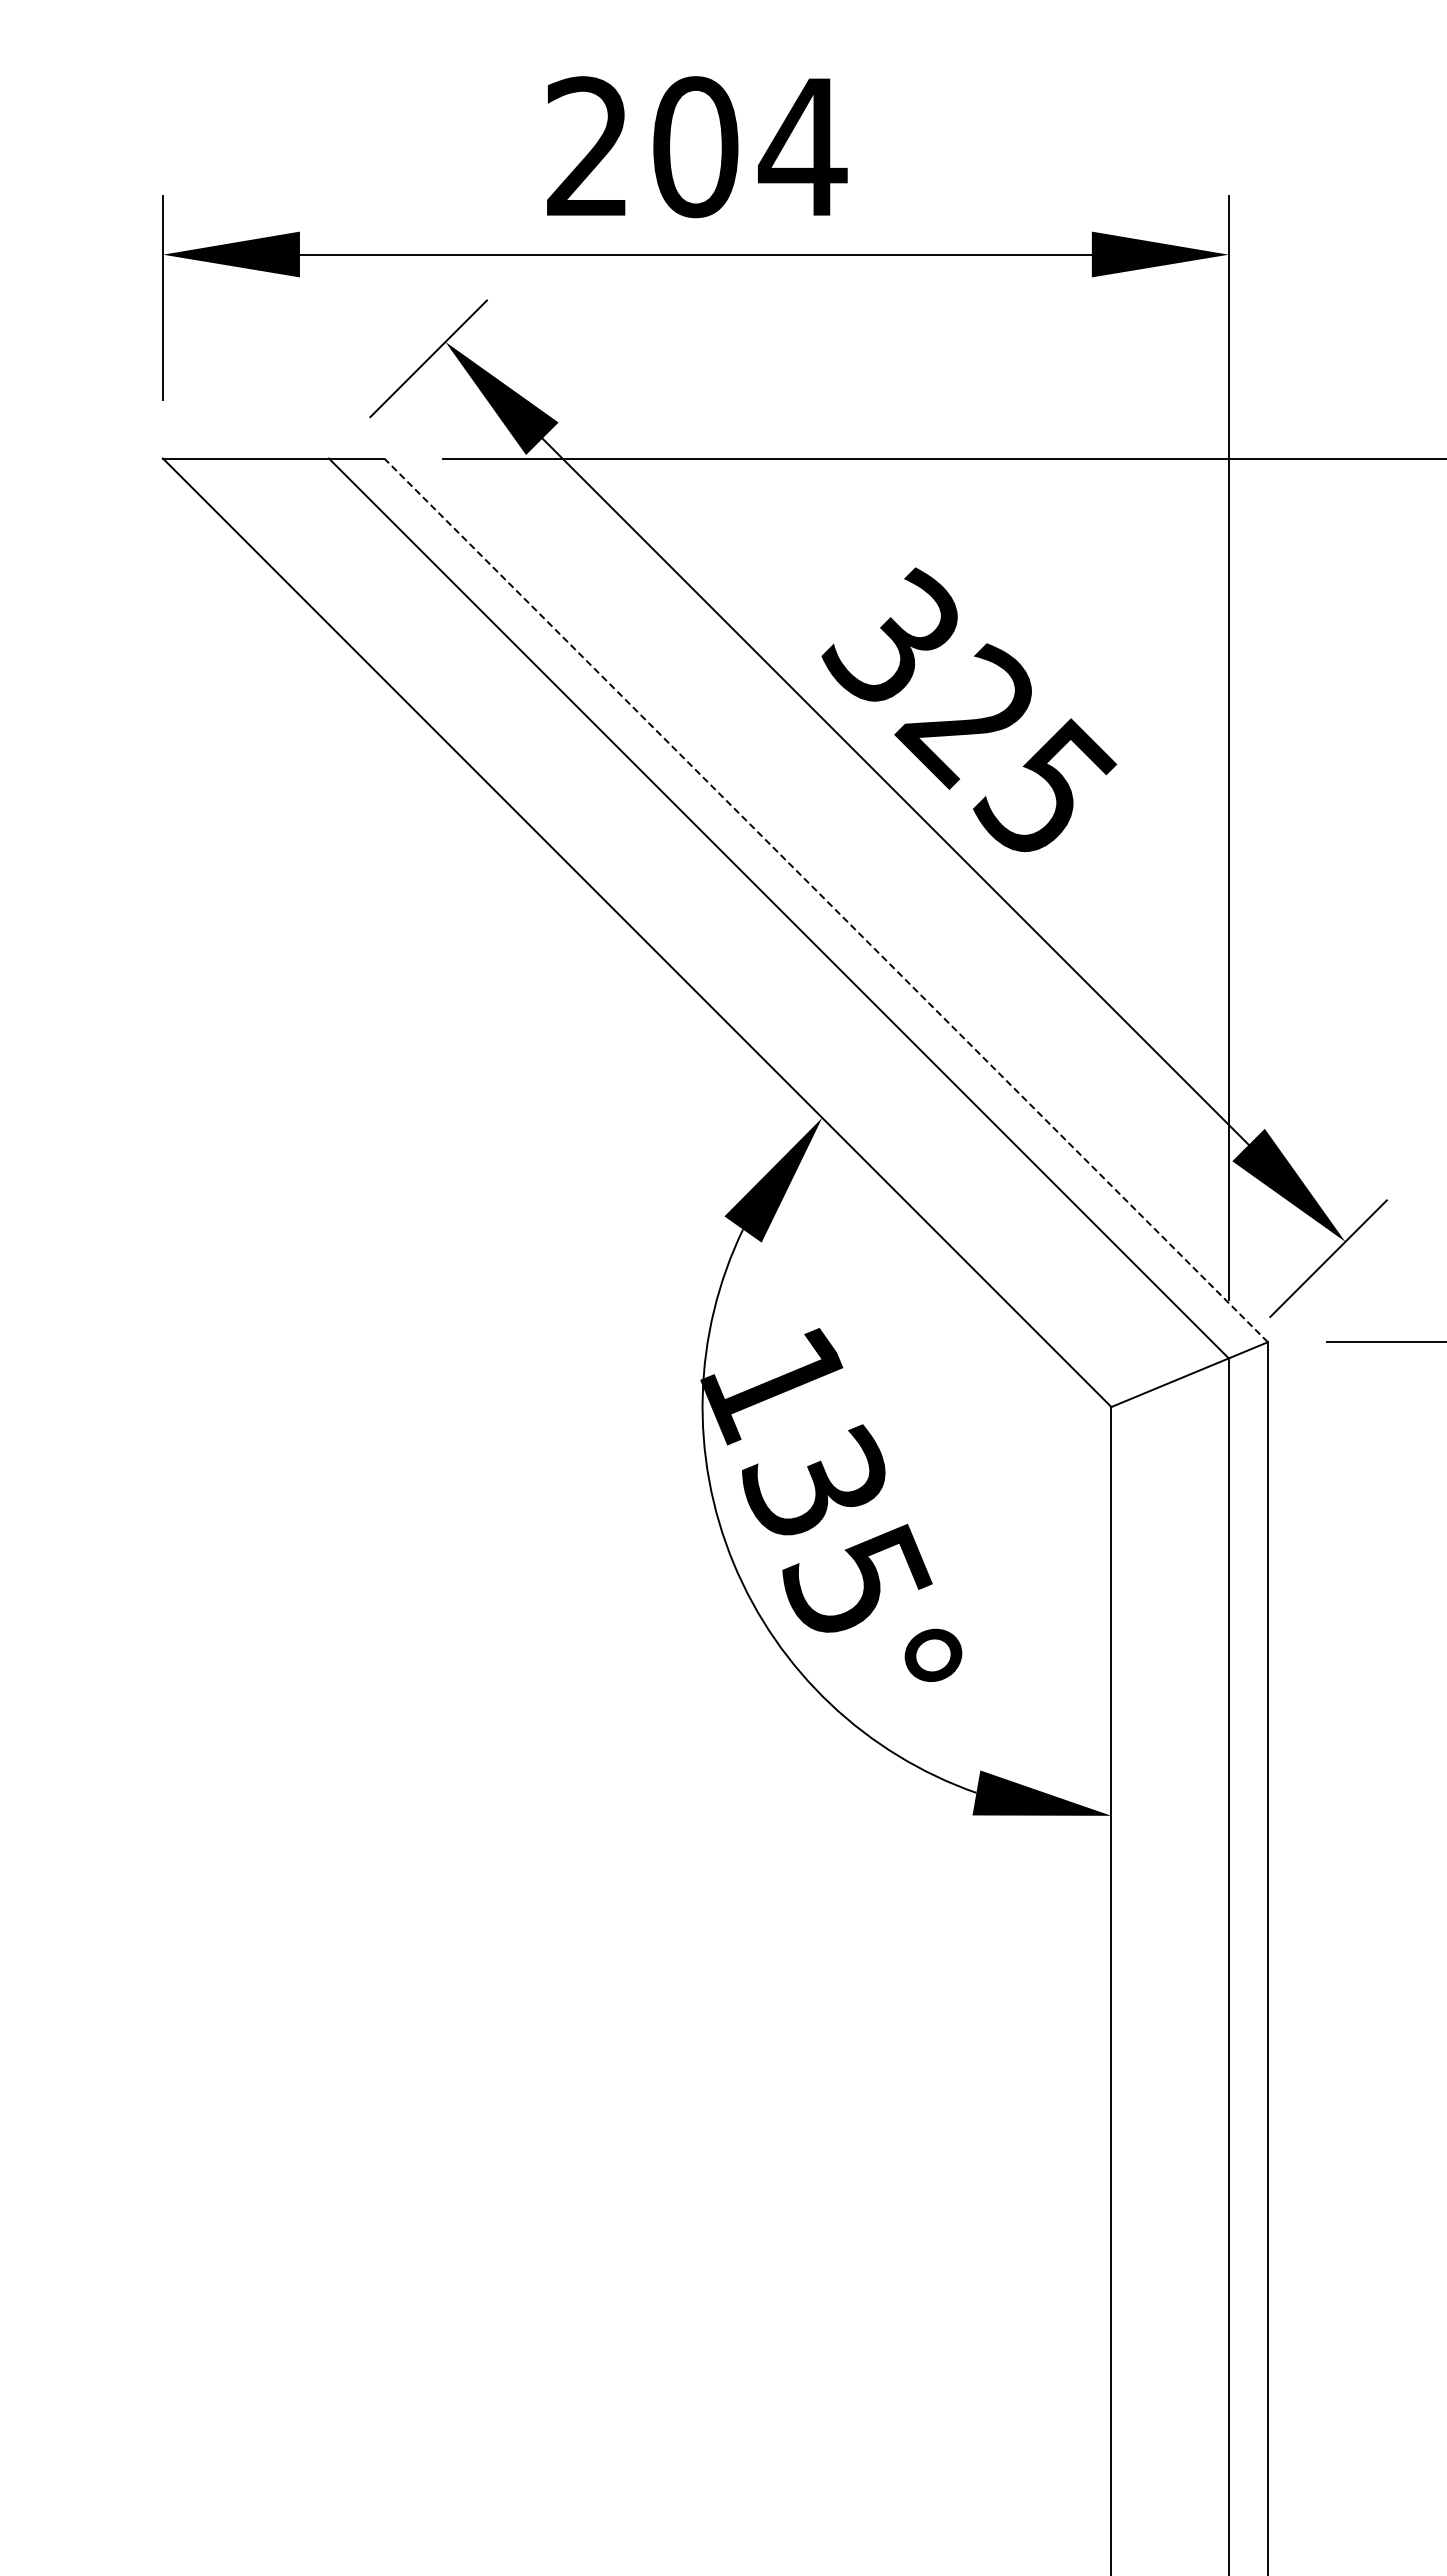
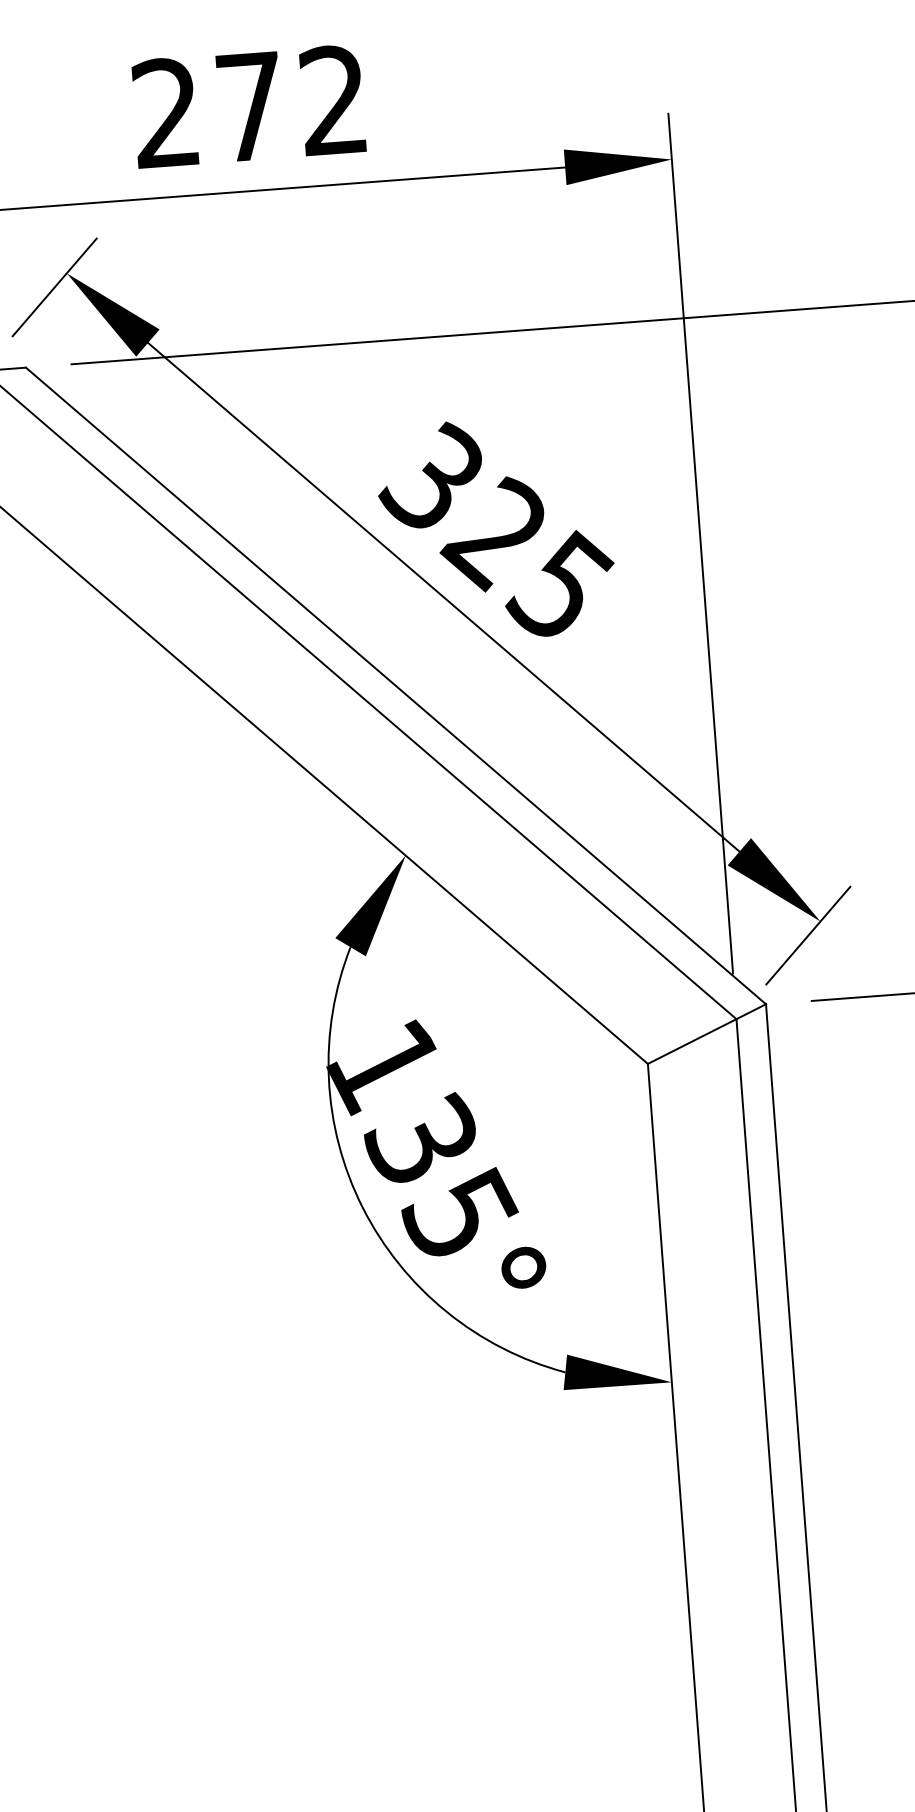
text: (750, 147) -> (293, 103), 204 -> 272
line: (826, 900) -> (396, 686), dashed -> solid

